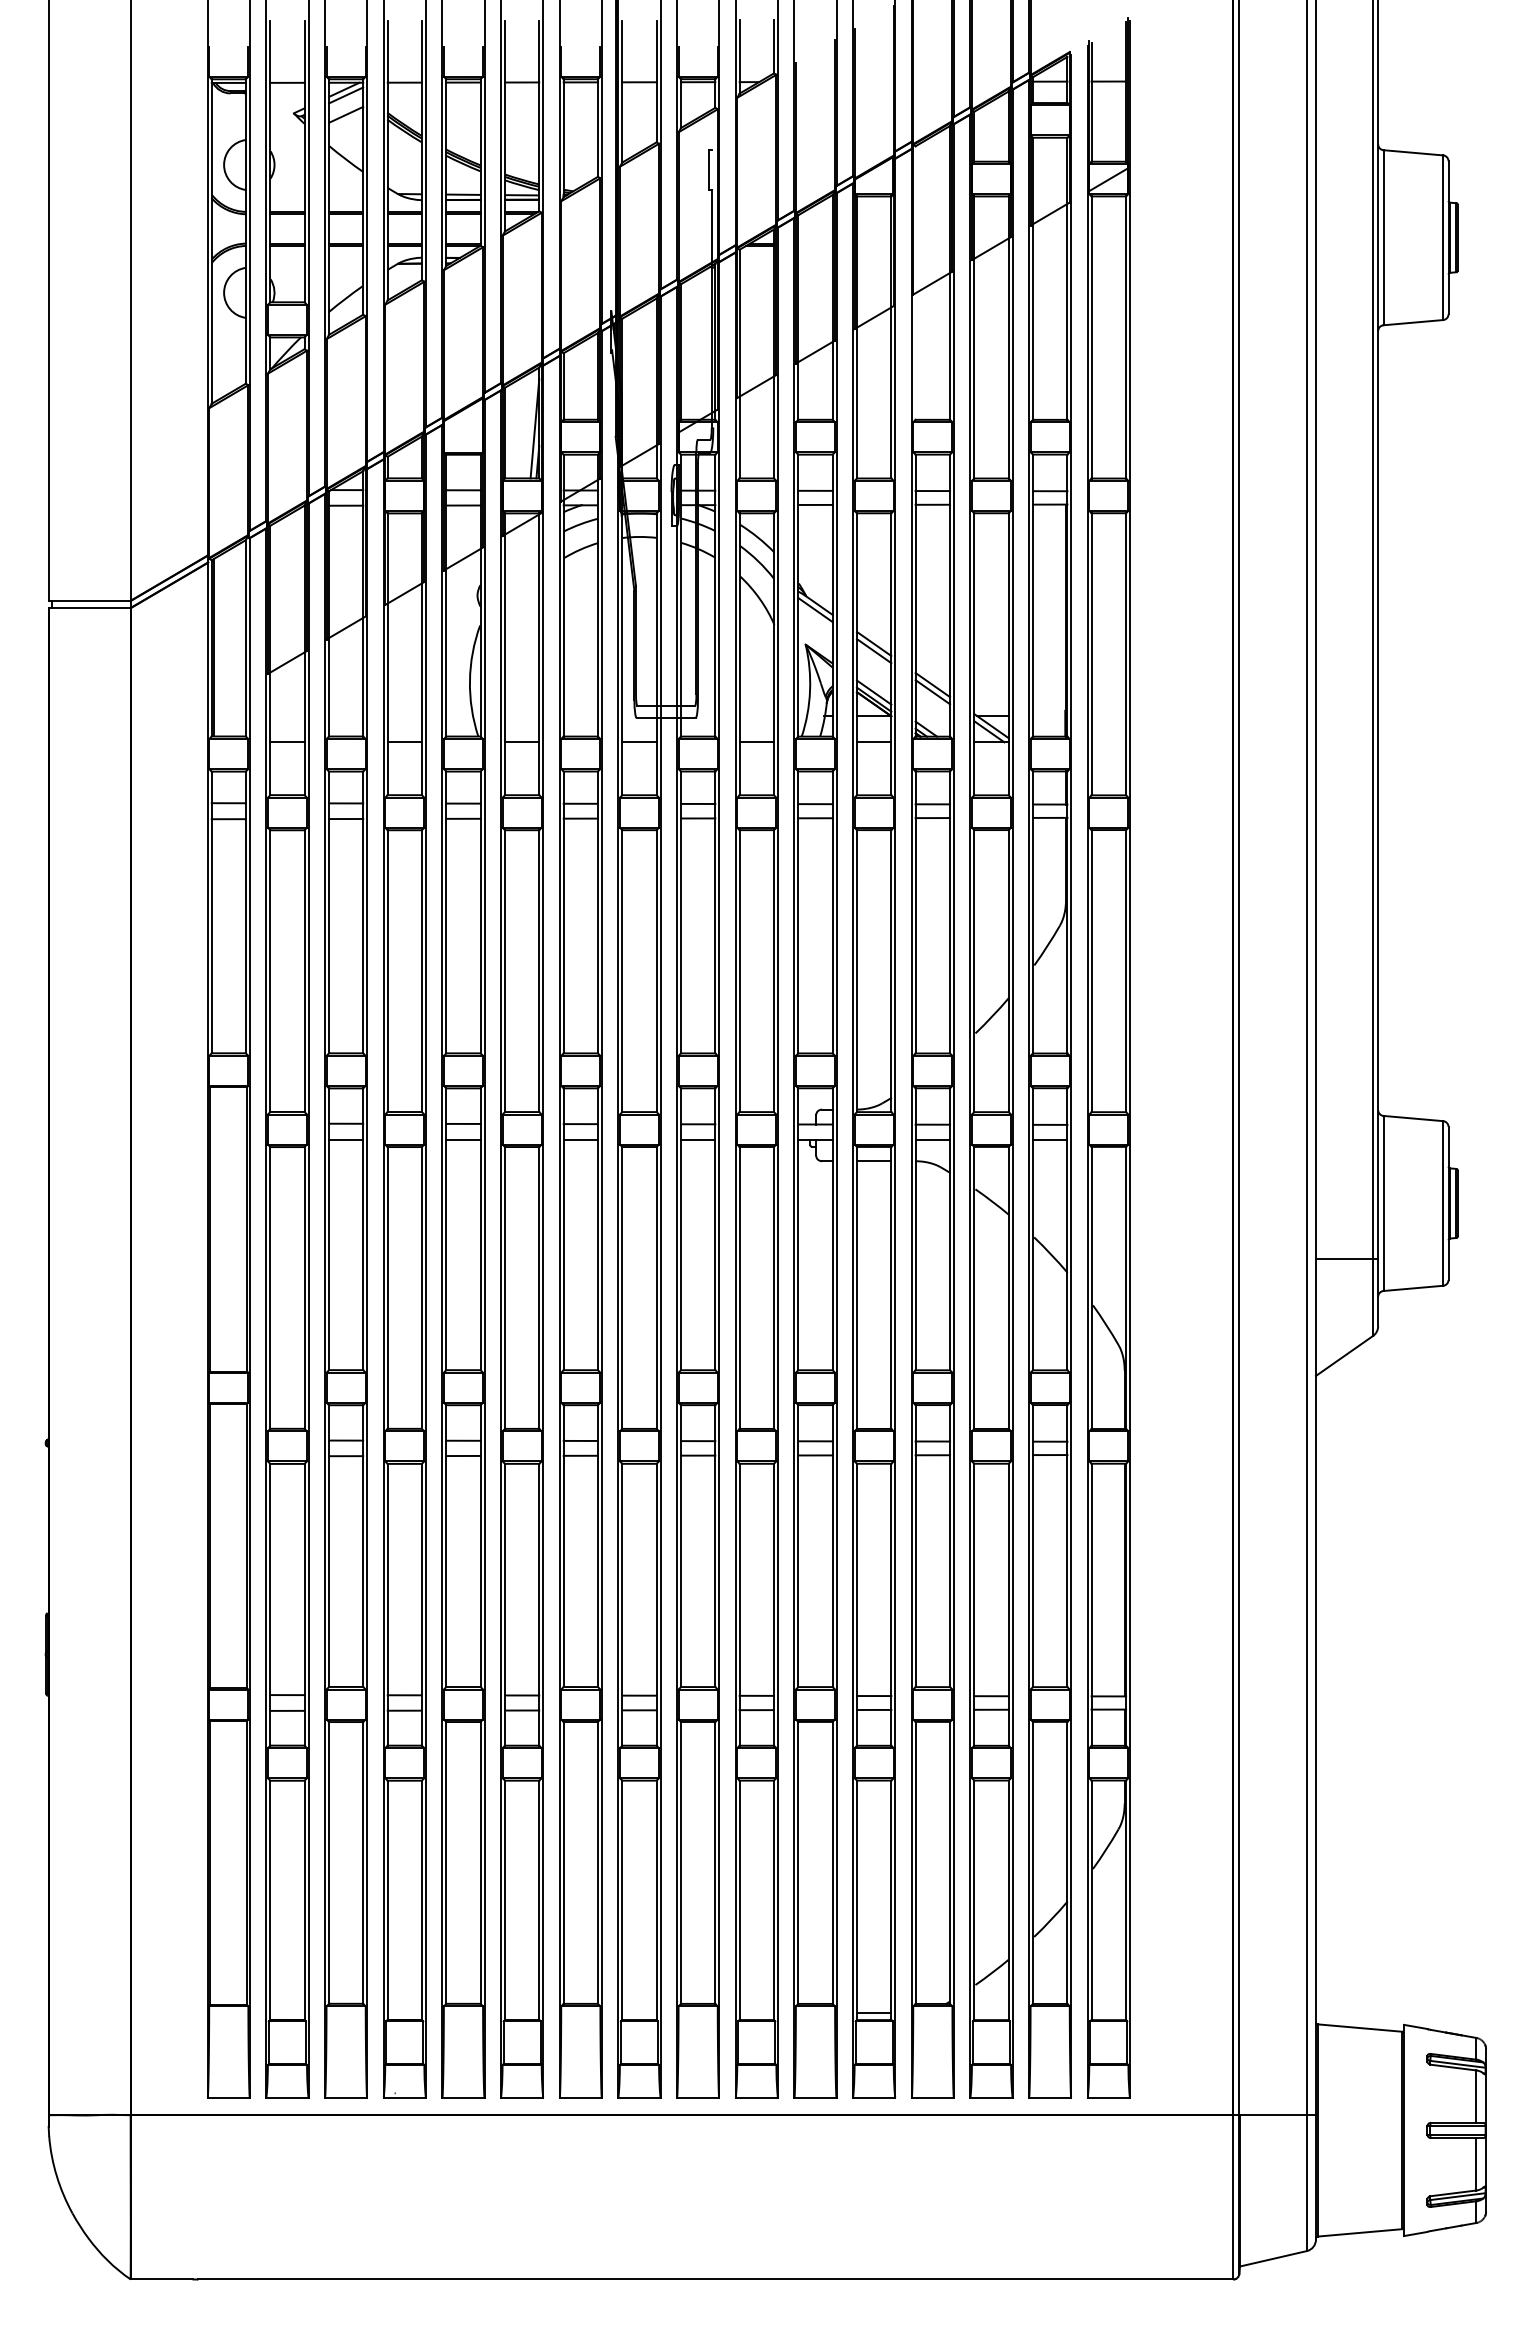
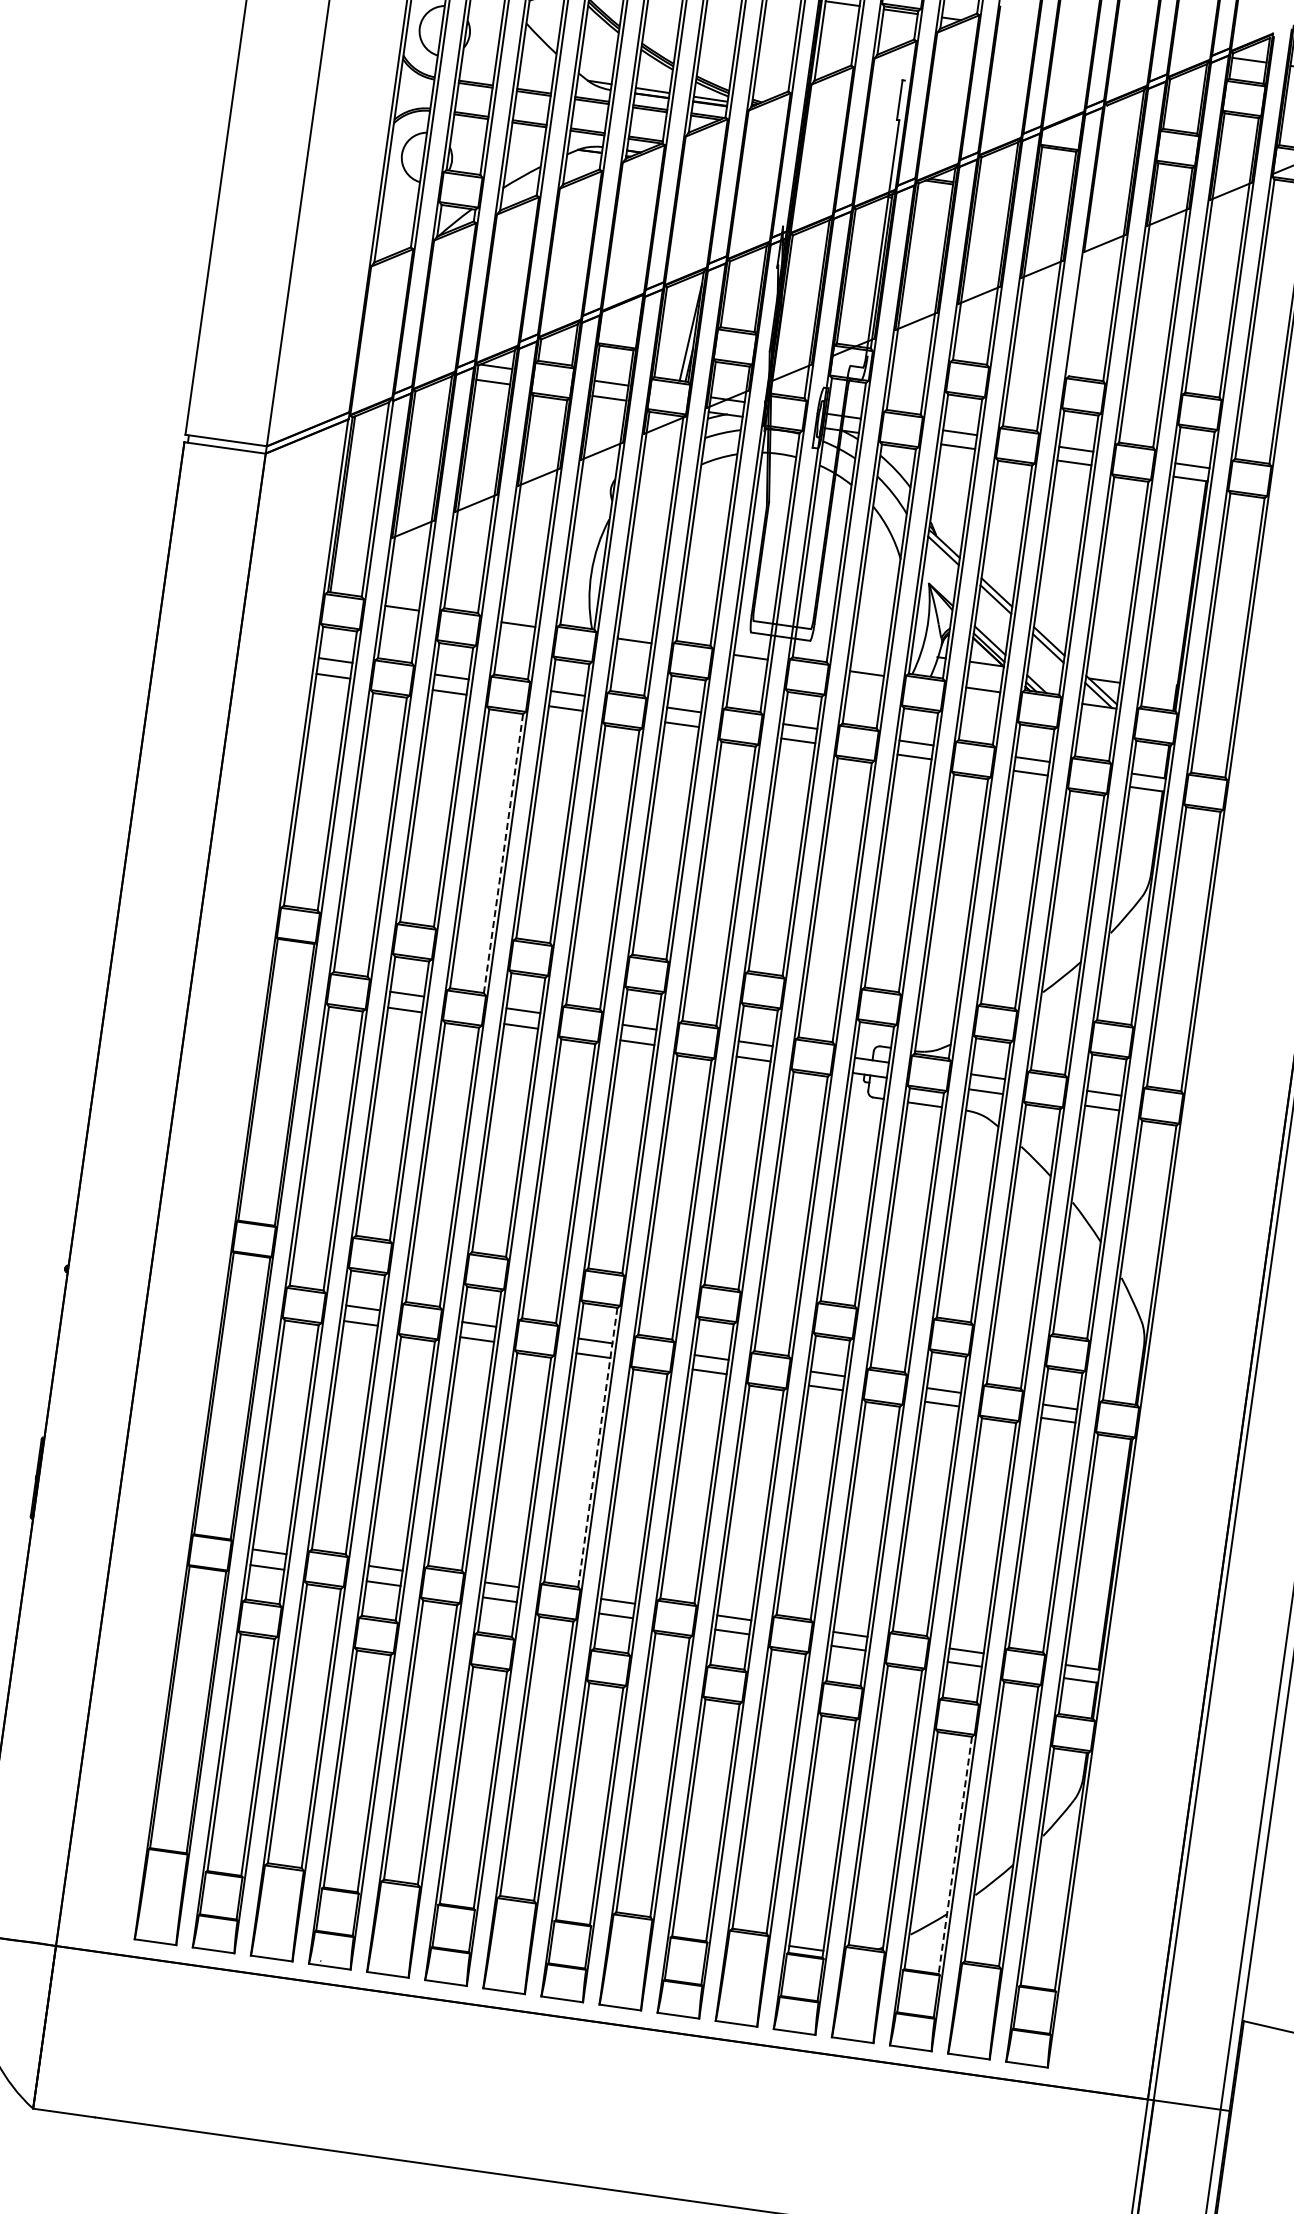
line: (421, 971) -> (503, 853), solid -> dashed
line: (597, 1546) -> (597, 1447), solid -> dashed
line: (1008, 1900) -> (955, 1855), solid -> dashed

